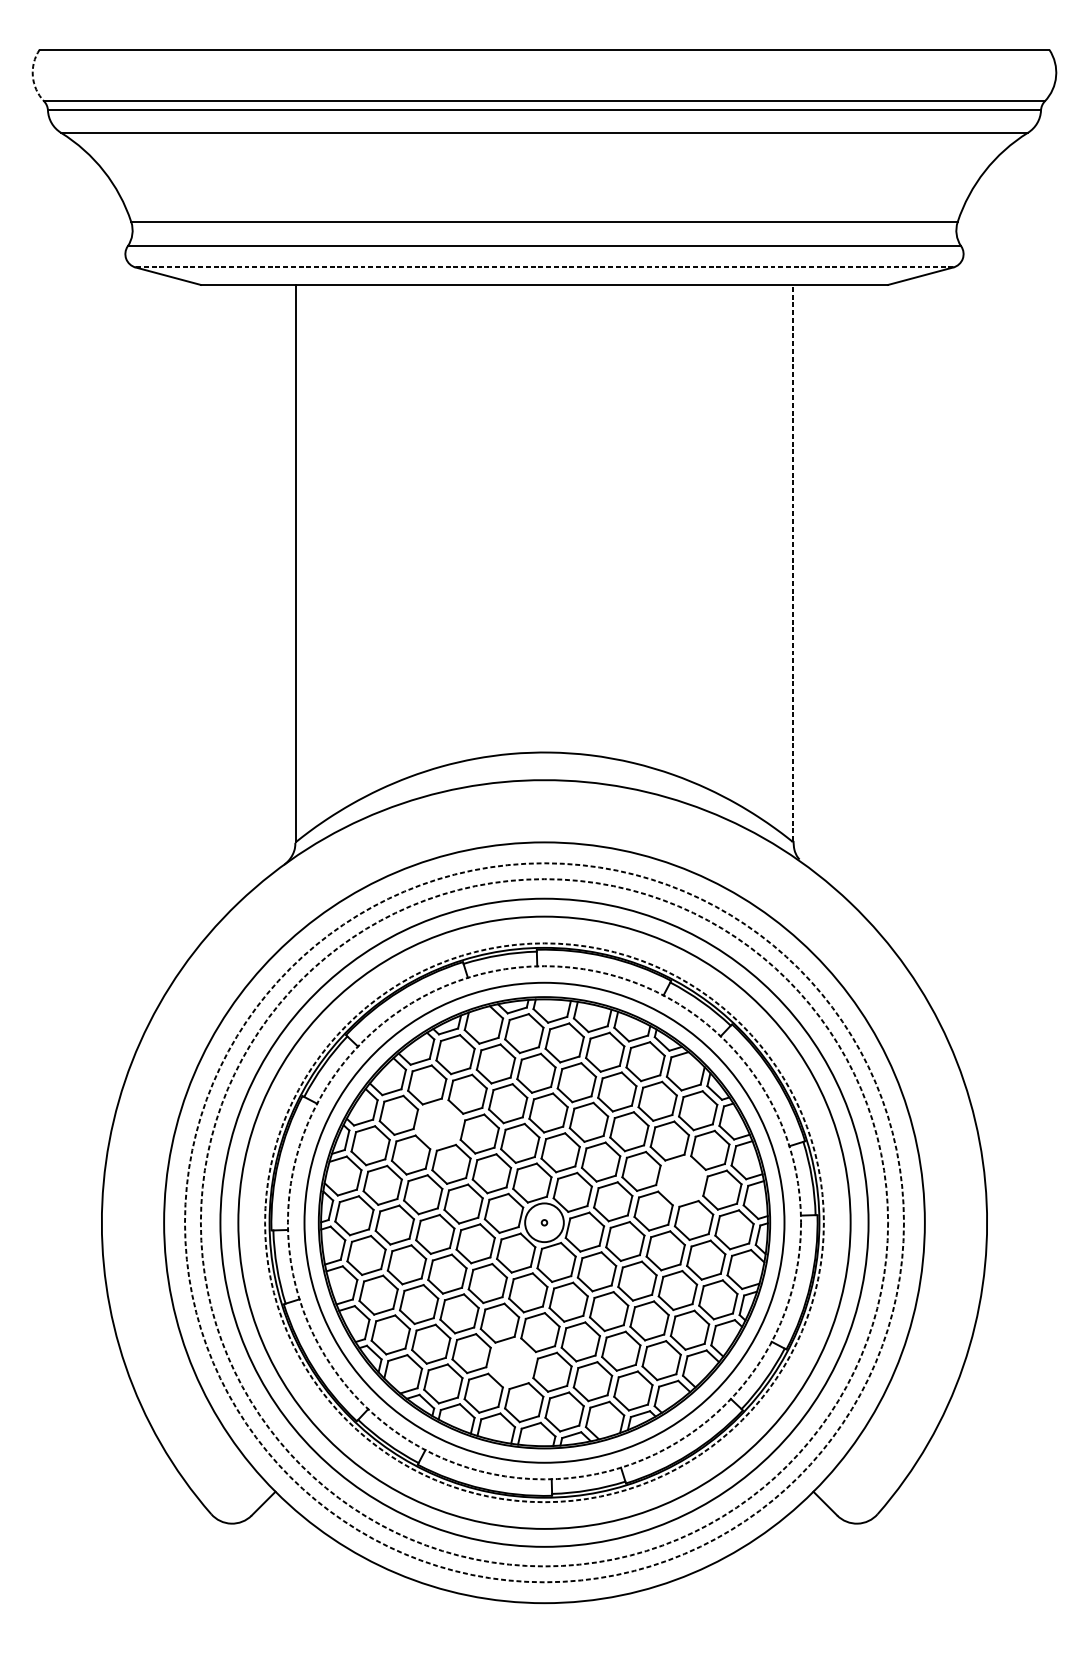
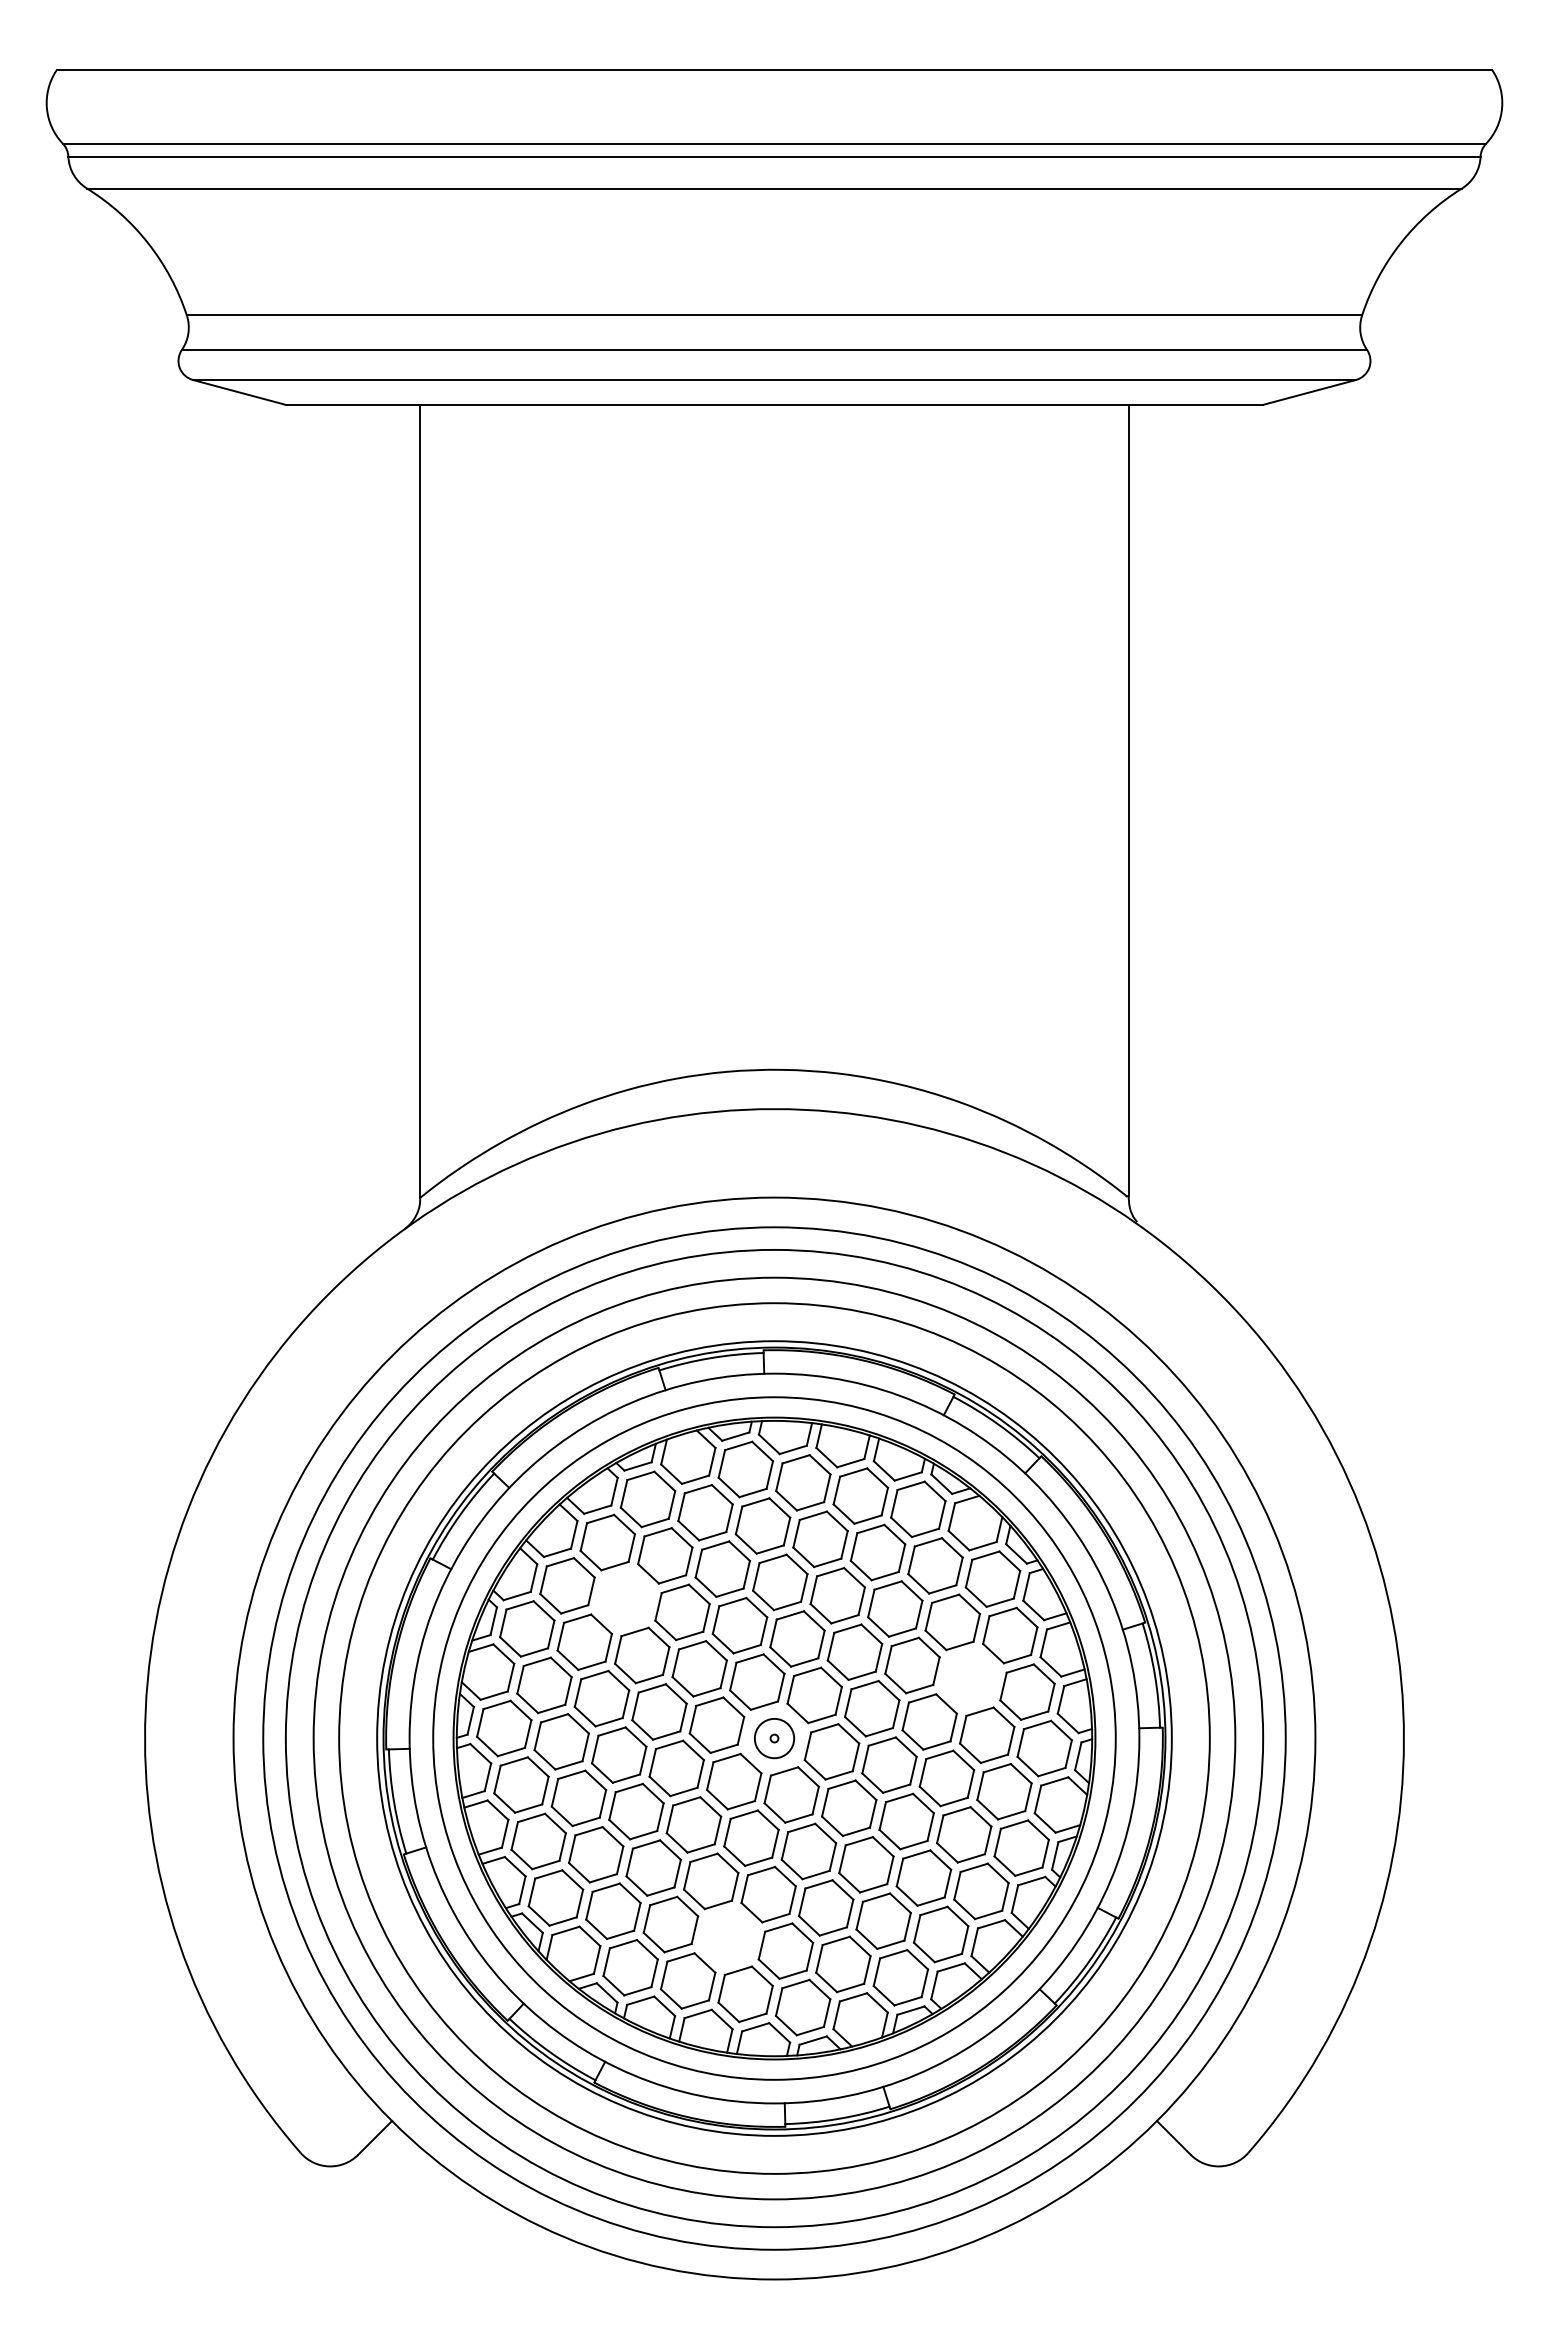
arc: (32, 76) -> (46, 108), dashed -> solid
line: (543, 267) -> (773, 380), dashed -> solid
line: (793, 562) -> (1128, 799), dashed -> solid
circle: (544, 1222) -> (774, 1738), dashed -> solid
circle: (544, 1222) -> (774, 1738), dashed -> solid
circle: (544, 1222) -> (774, 1738), dashed -> solid
circle: (544, 1222) -> (774, 1738), dashed -> solid
circle: (544, 1222) -> (774, 1738), size x0.71

